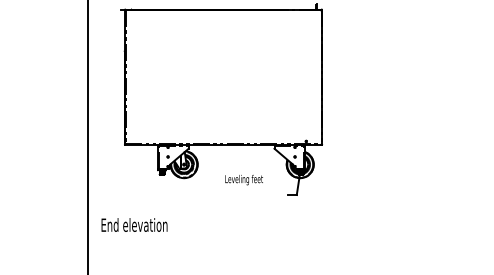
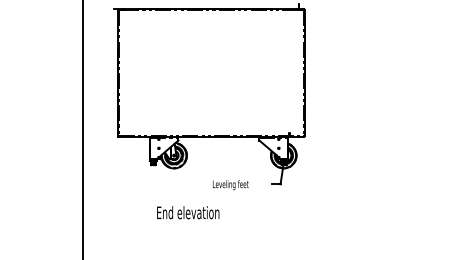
text: (243, 180) -> (230, 185), moved
text: (134, 224) -> (188, 212), moved

